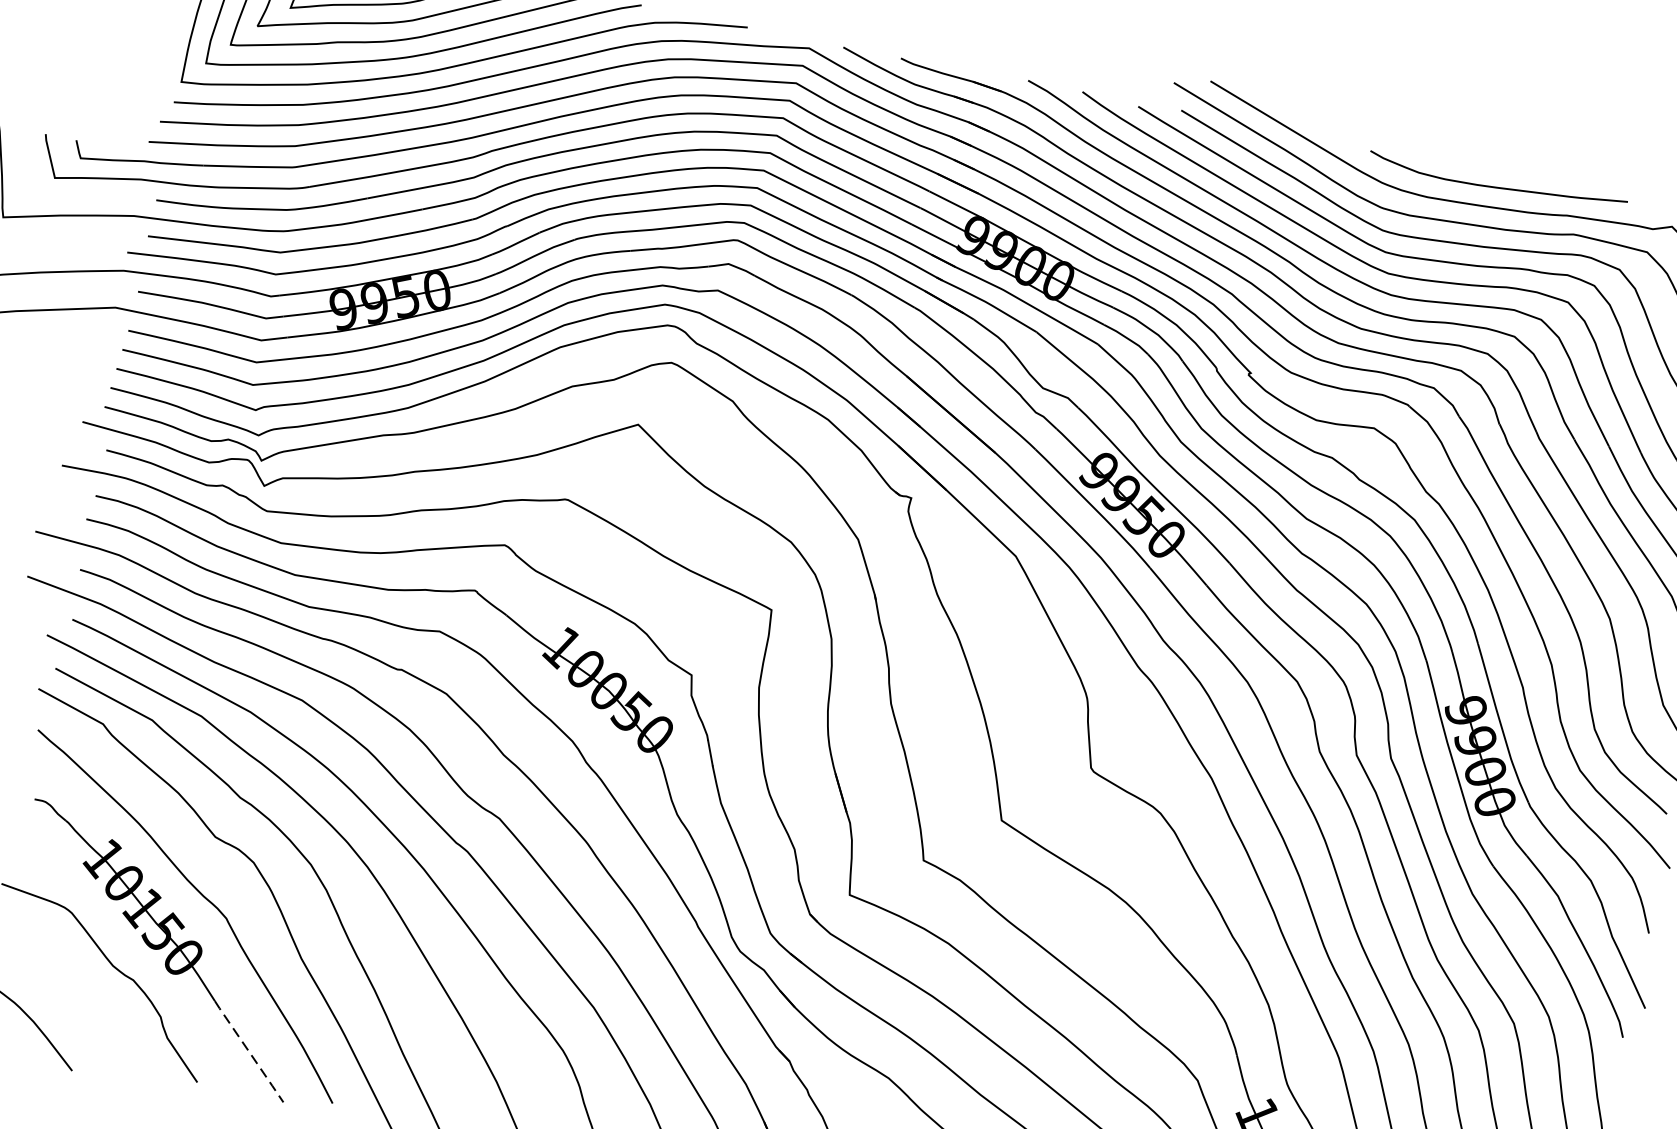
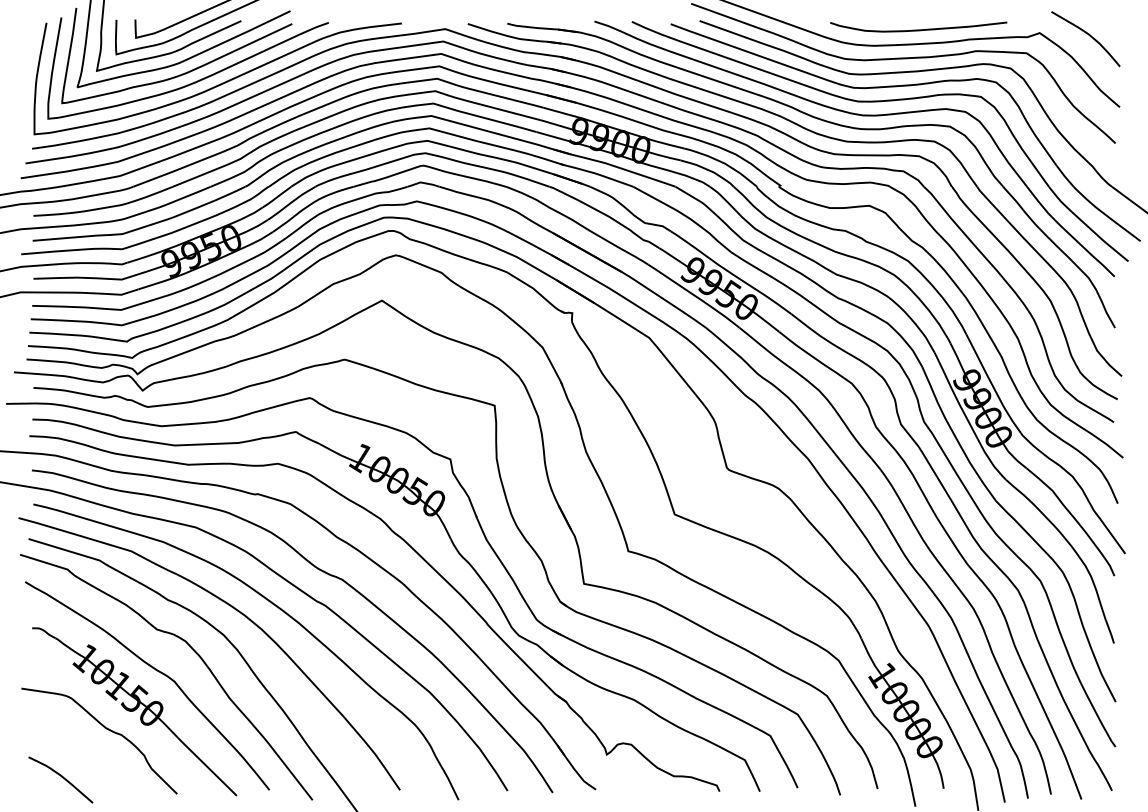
line: (249, 1052) -> (207, 767), dashed -> solid

